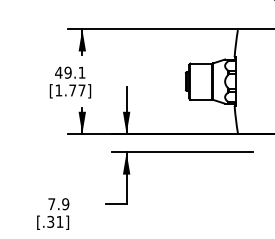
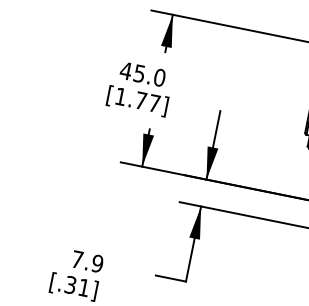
text: (74, 72) -> (148, 75), 49.1 -> 45.0

